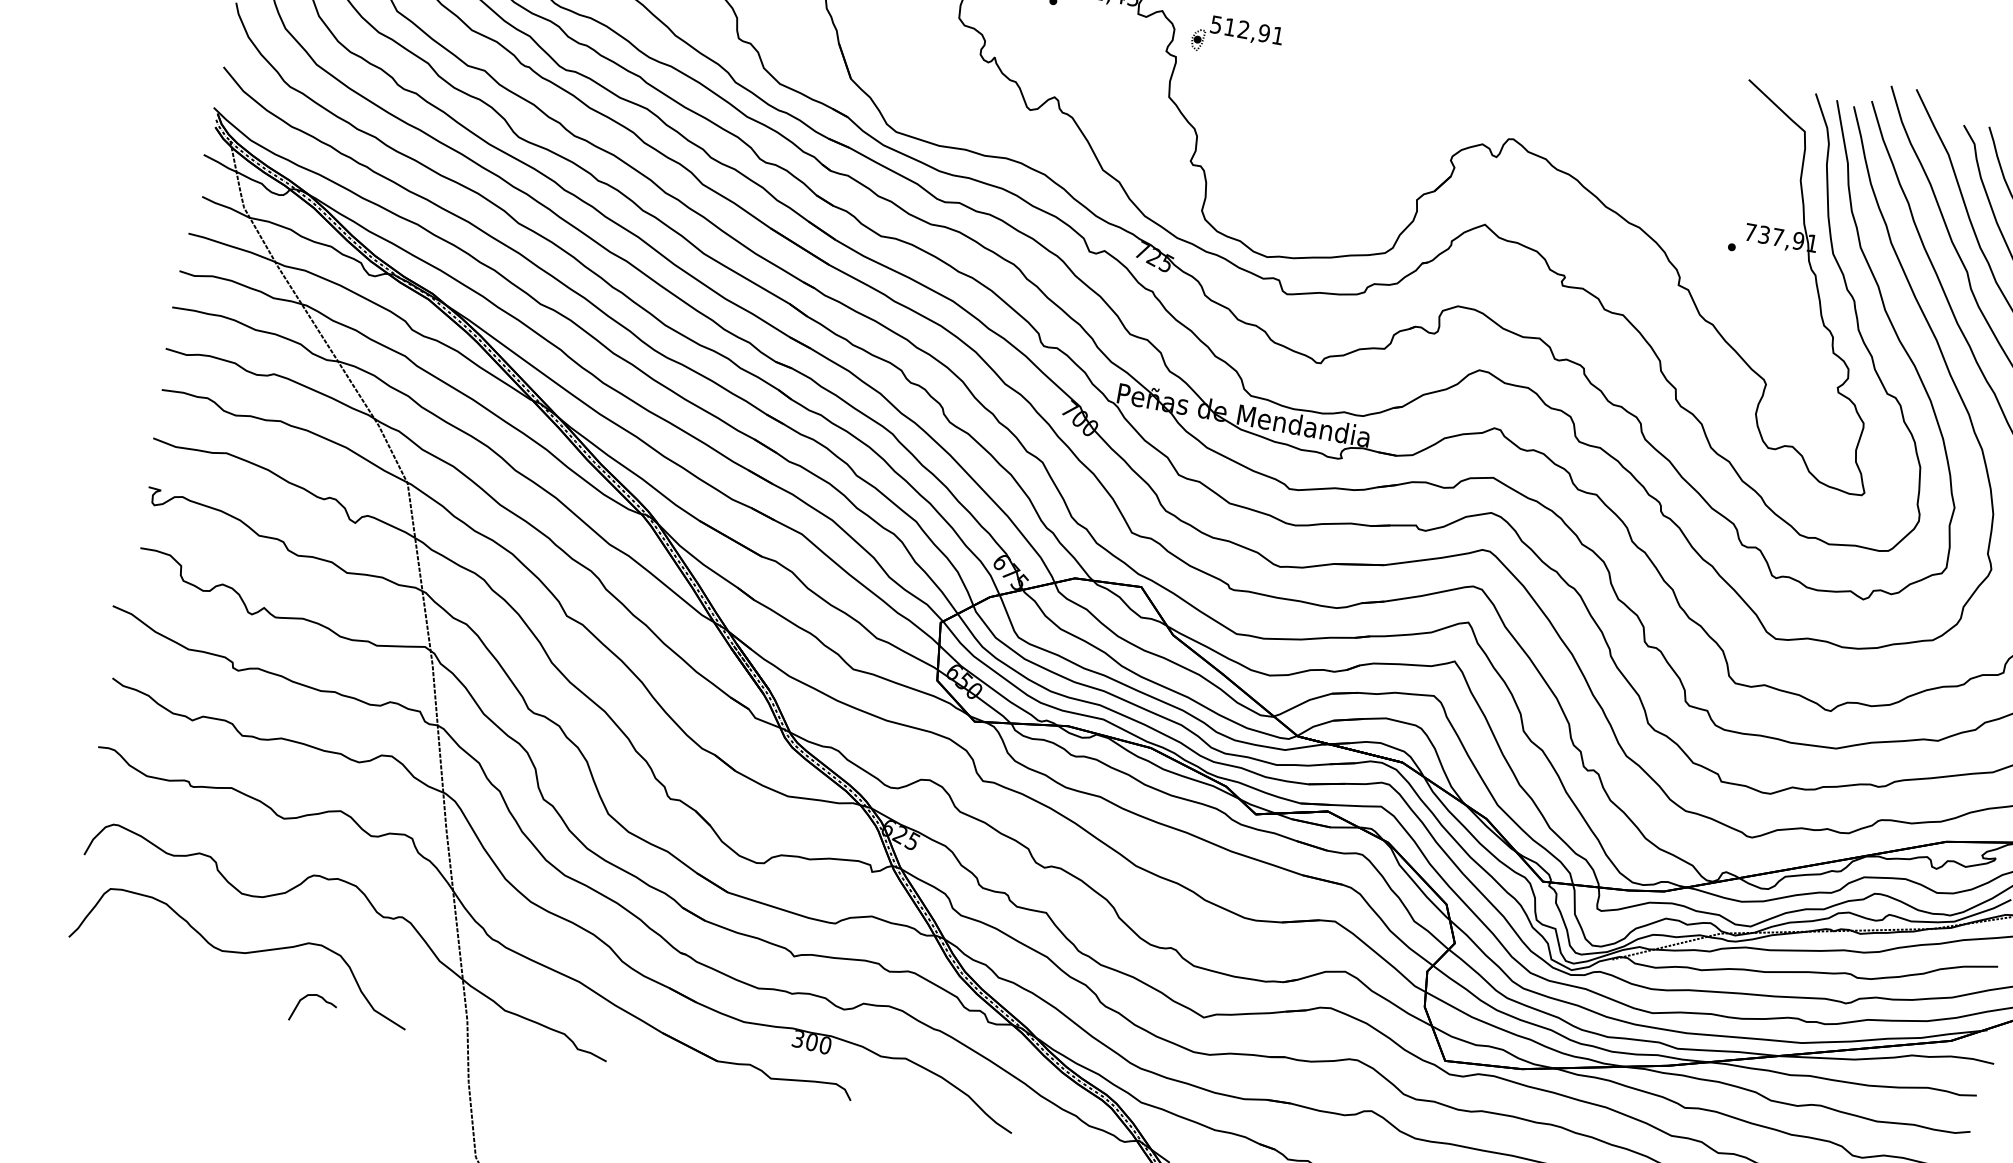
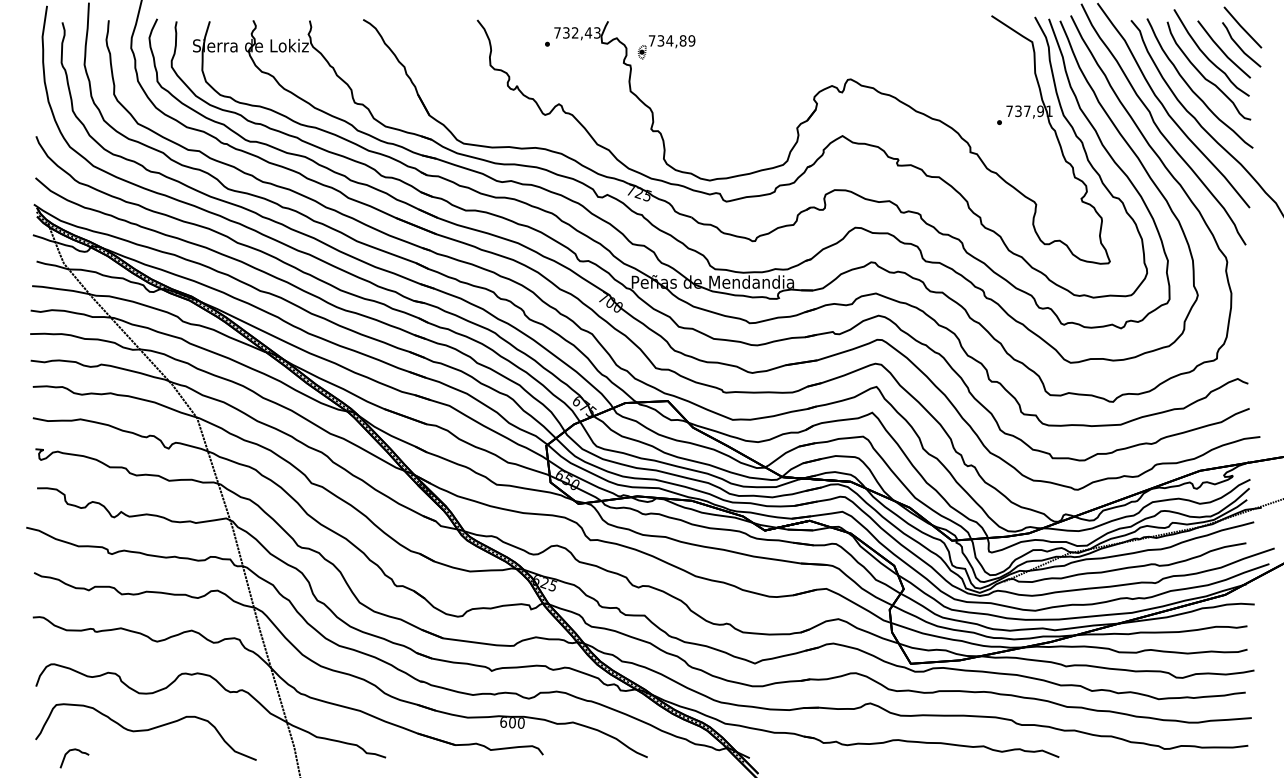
text: (1246, 29) -> (671, 40), 512,91 -> 734,89
curve: (306, 998) -> (69, 752), moved
text: (798, 1039) -> (503, 722), 300 -> 600

